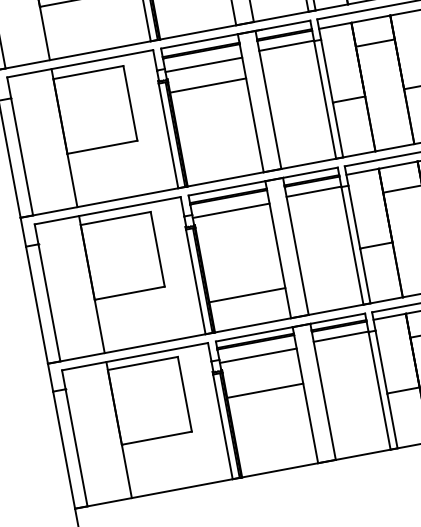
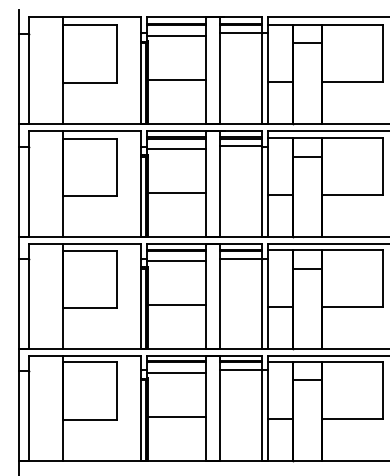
line: (208, 85) -> (177, 192), moved
line: (247, 295) -> (177, 305), moved
line: (265, 390) -> (177, 416), moved

